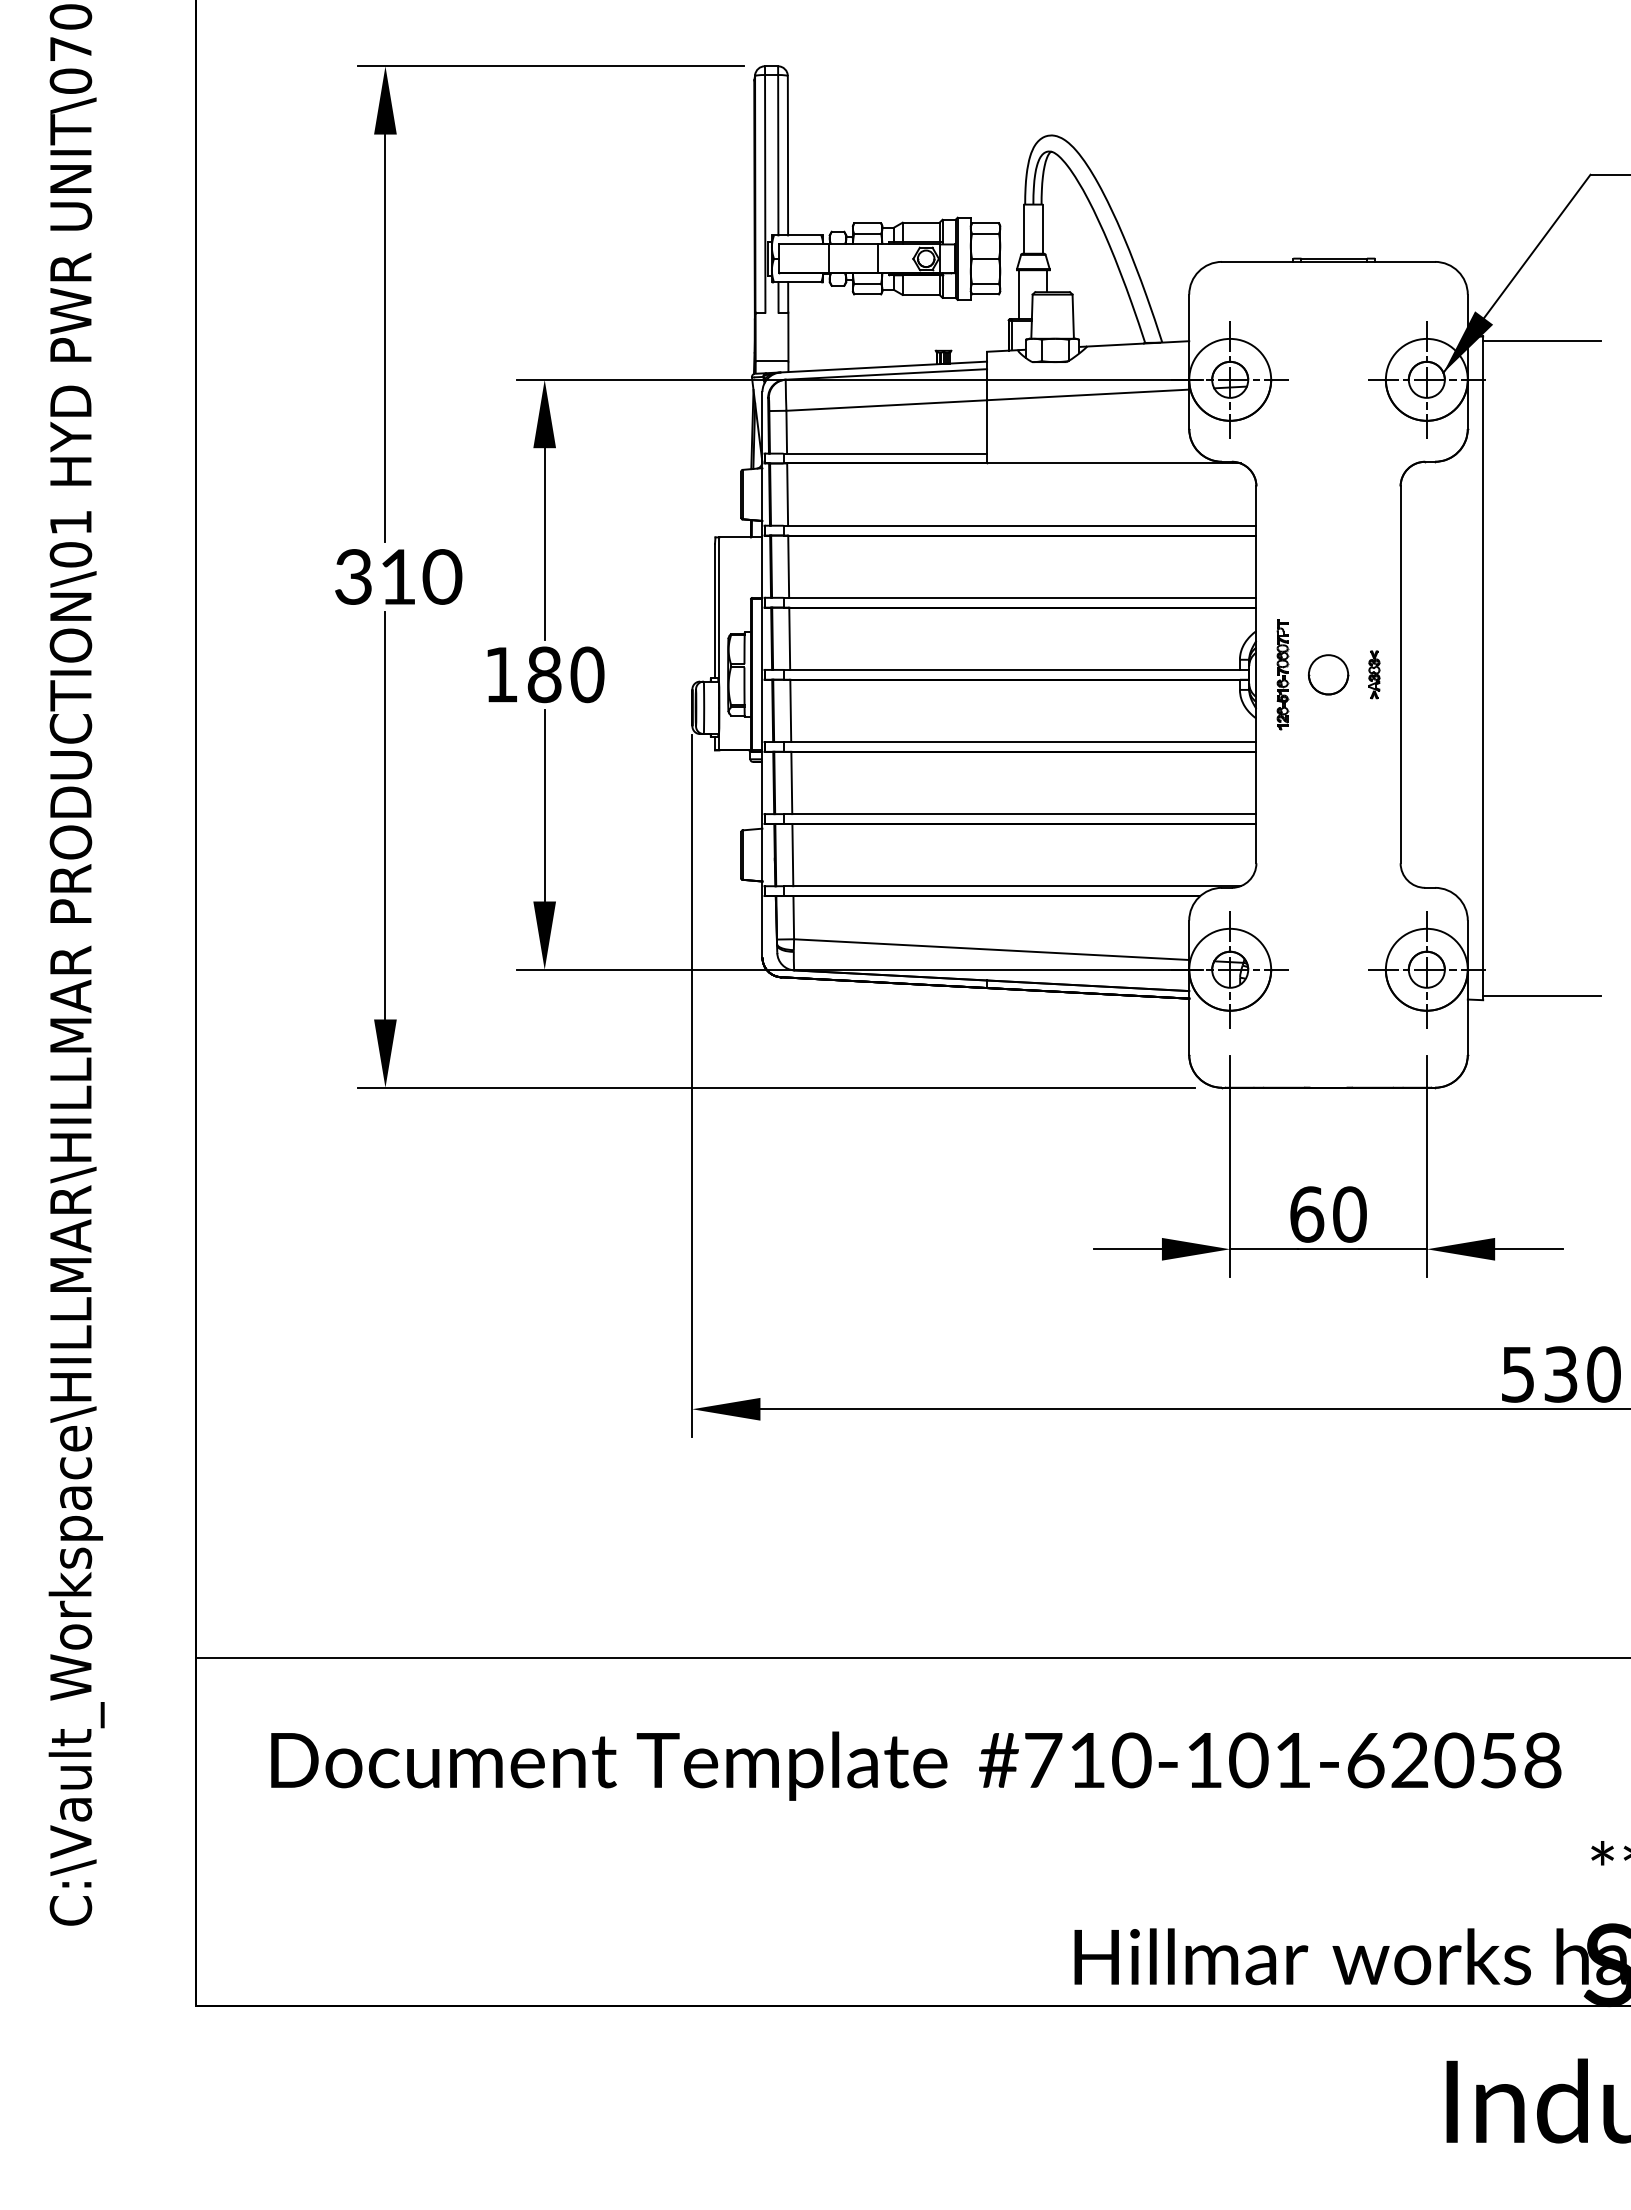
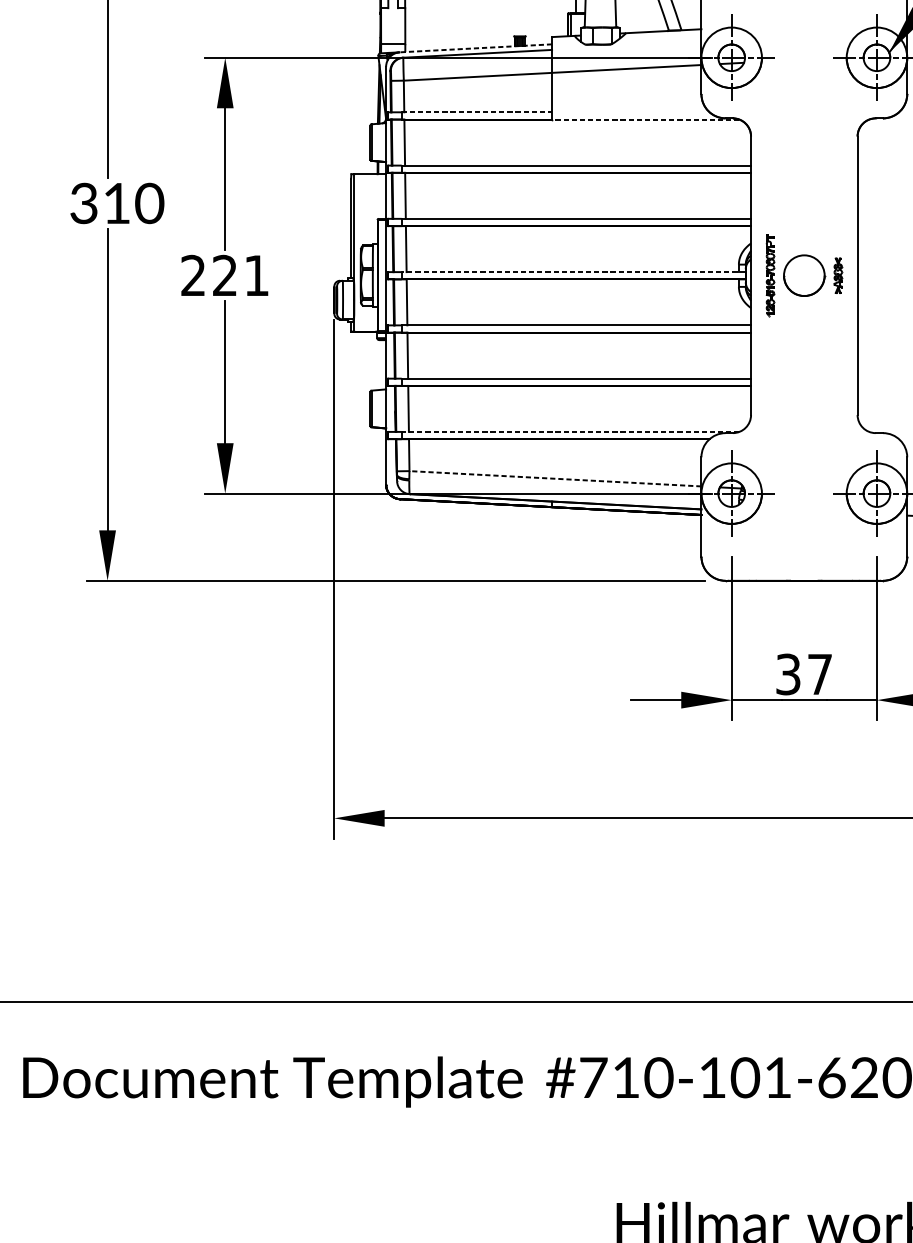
line: (883, 367) -> (475, 48), solid -> dashed
line: (885, 453) -> (477, 112), solid -> dashed
line: (1113, 463) -> (645, 119), solid -> dashed
line: (1016, 669) -> (573, 271), solid -> dashed
text: (544, 674) -> (225, 275), 180 -> 221
part: (1328, 674) -> (804, 275), size x1.4
line: (1012, 886) -> (570, 432), solid -> dashed
line: (991, 949) -> (555, 478), solid -> dashed
text: (1328, 1214) -> (804, 674), 60 -> 37

